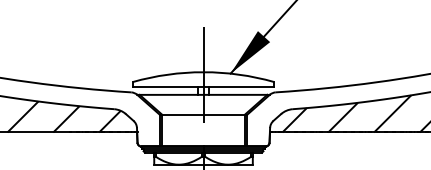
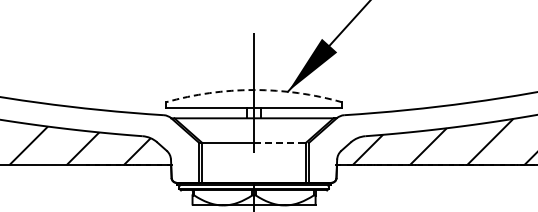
arc: (203, 72) -> (254, 90), solid -> dashed
line: (225, 115) -> (281, 143), solid -> dashed

